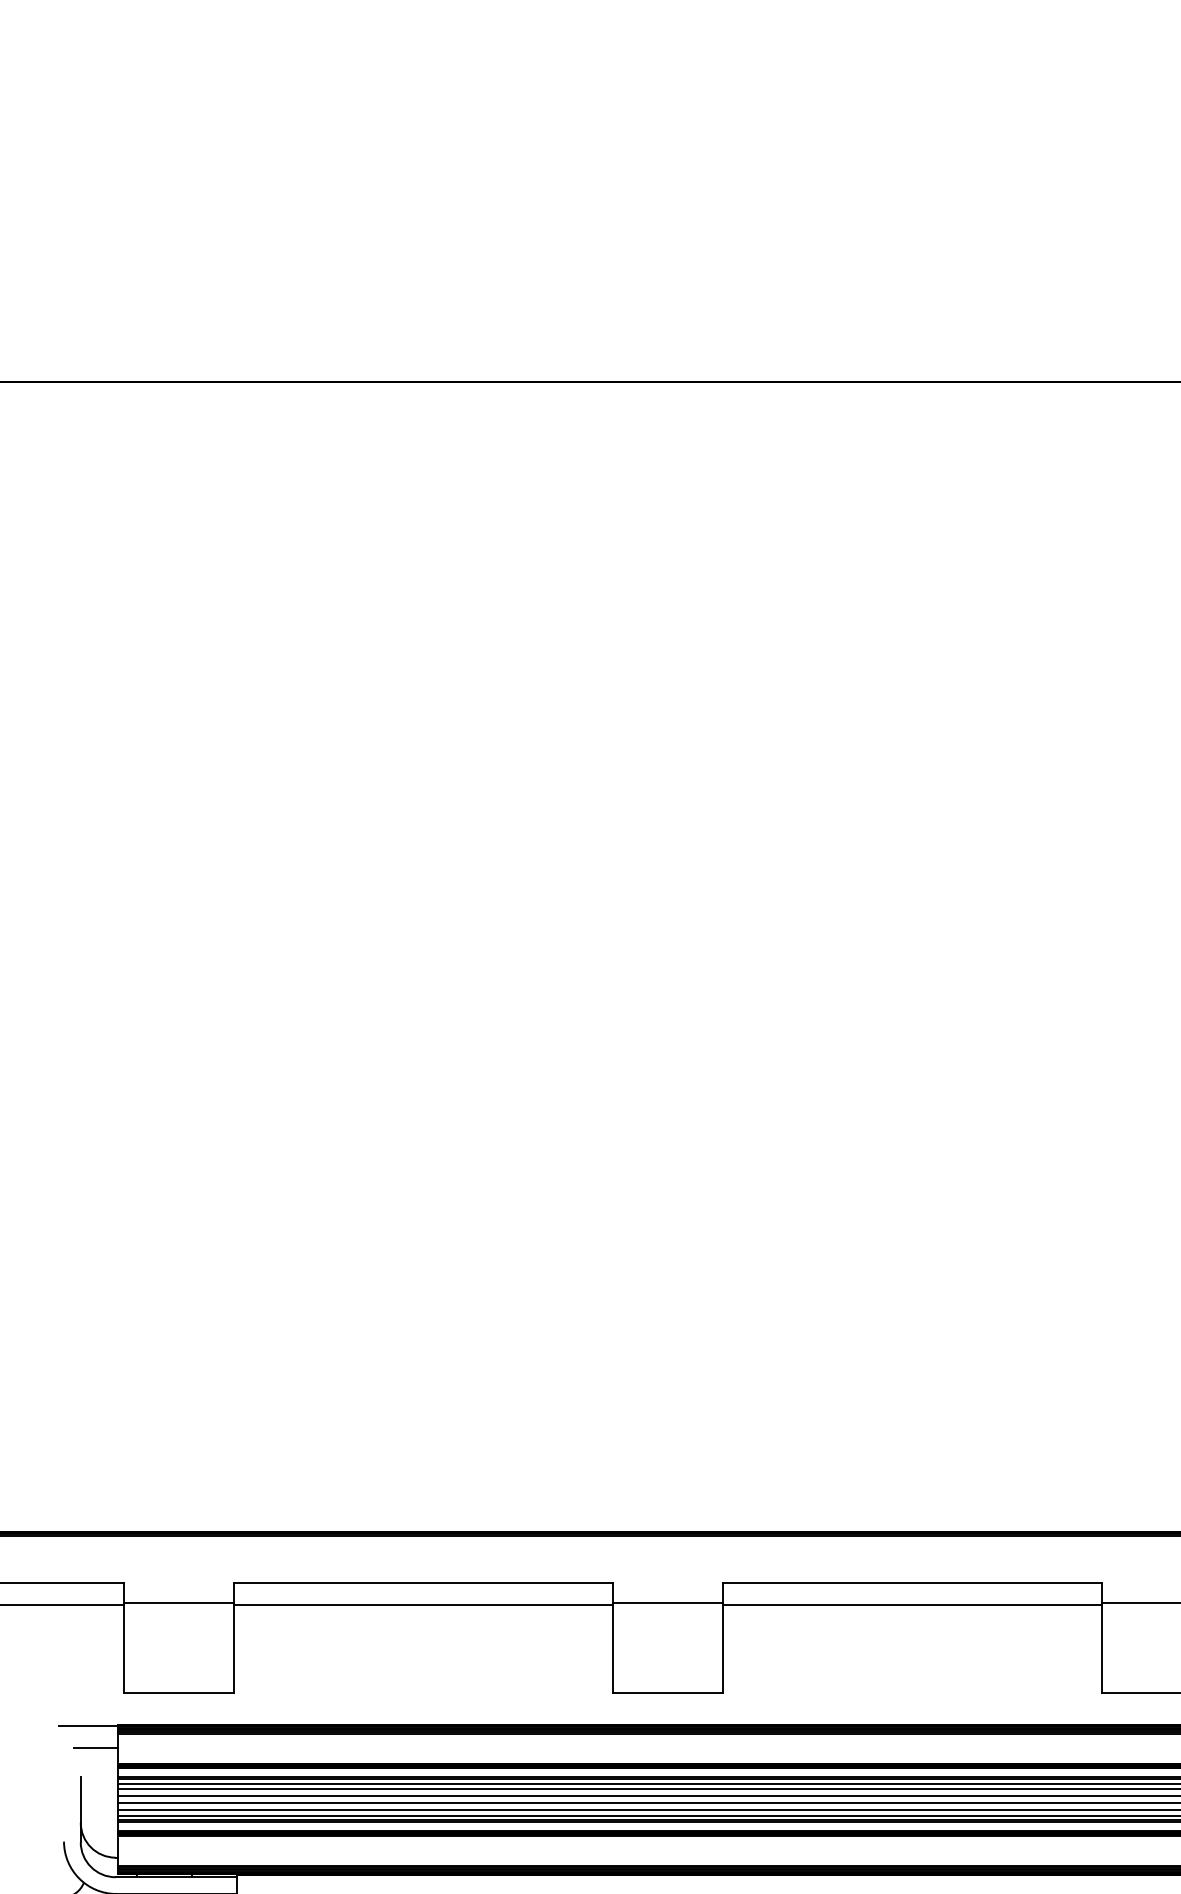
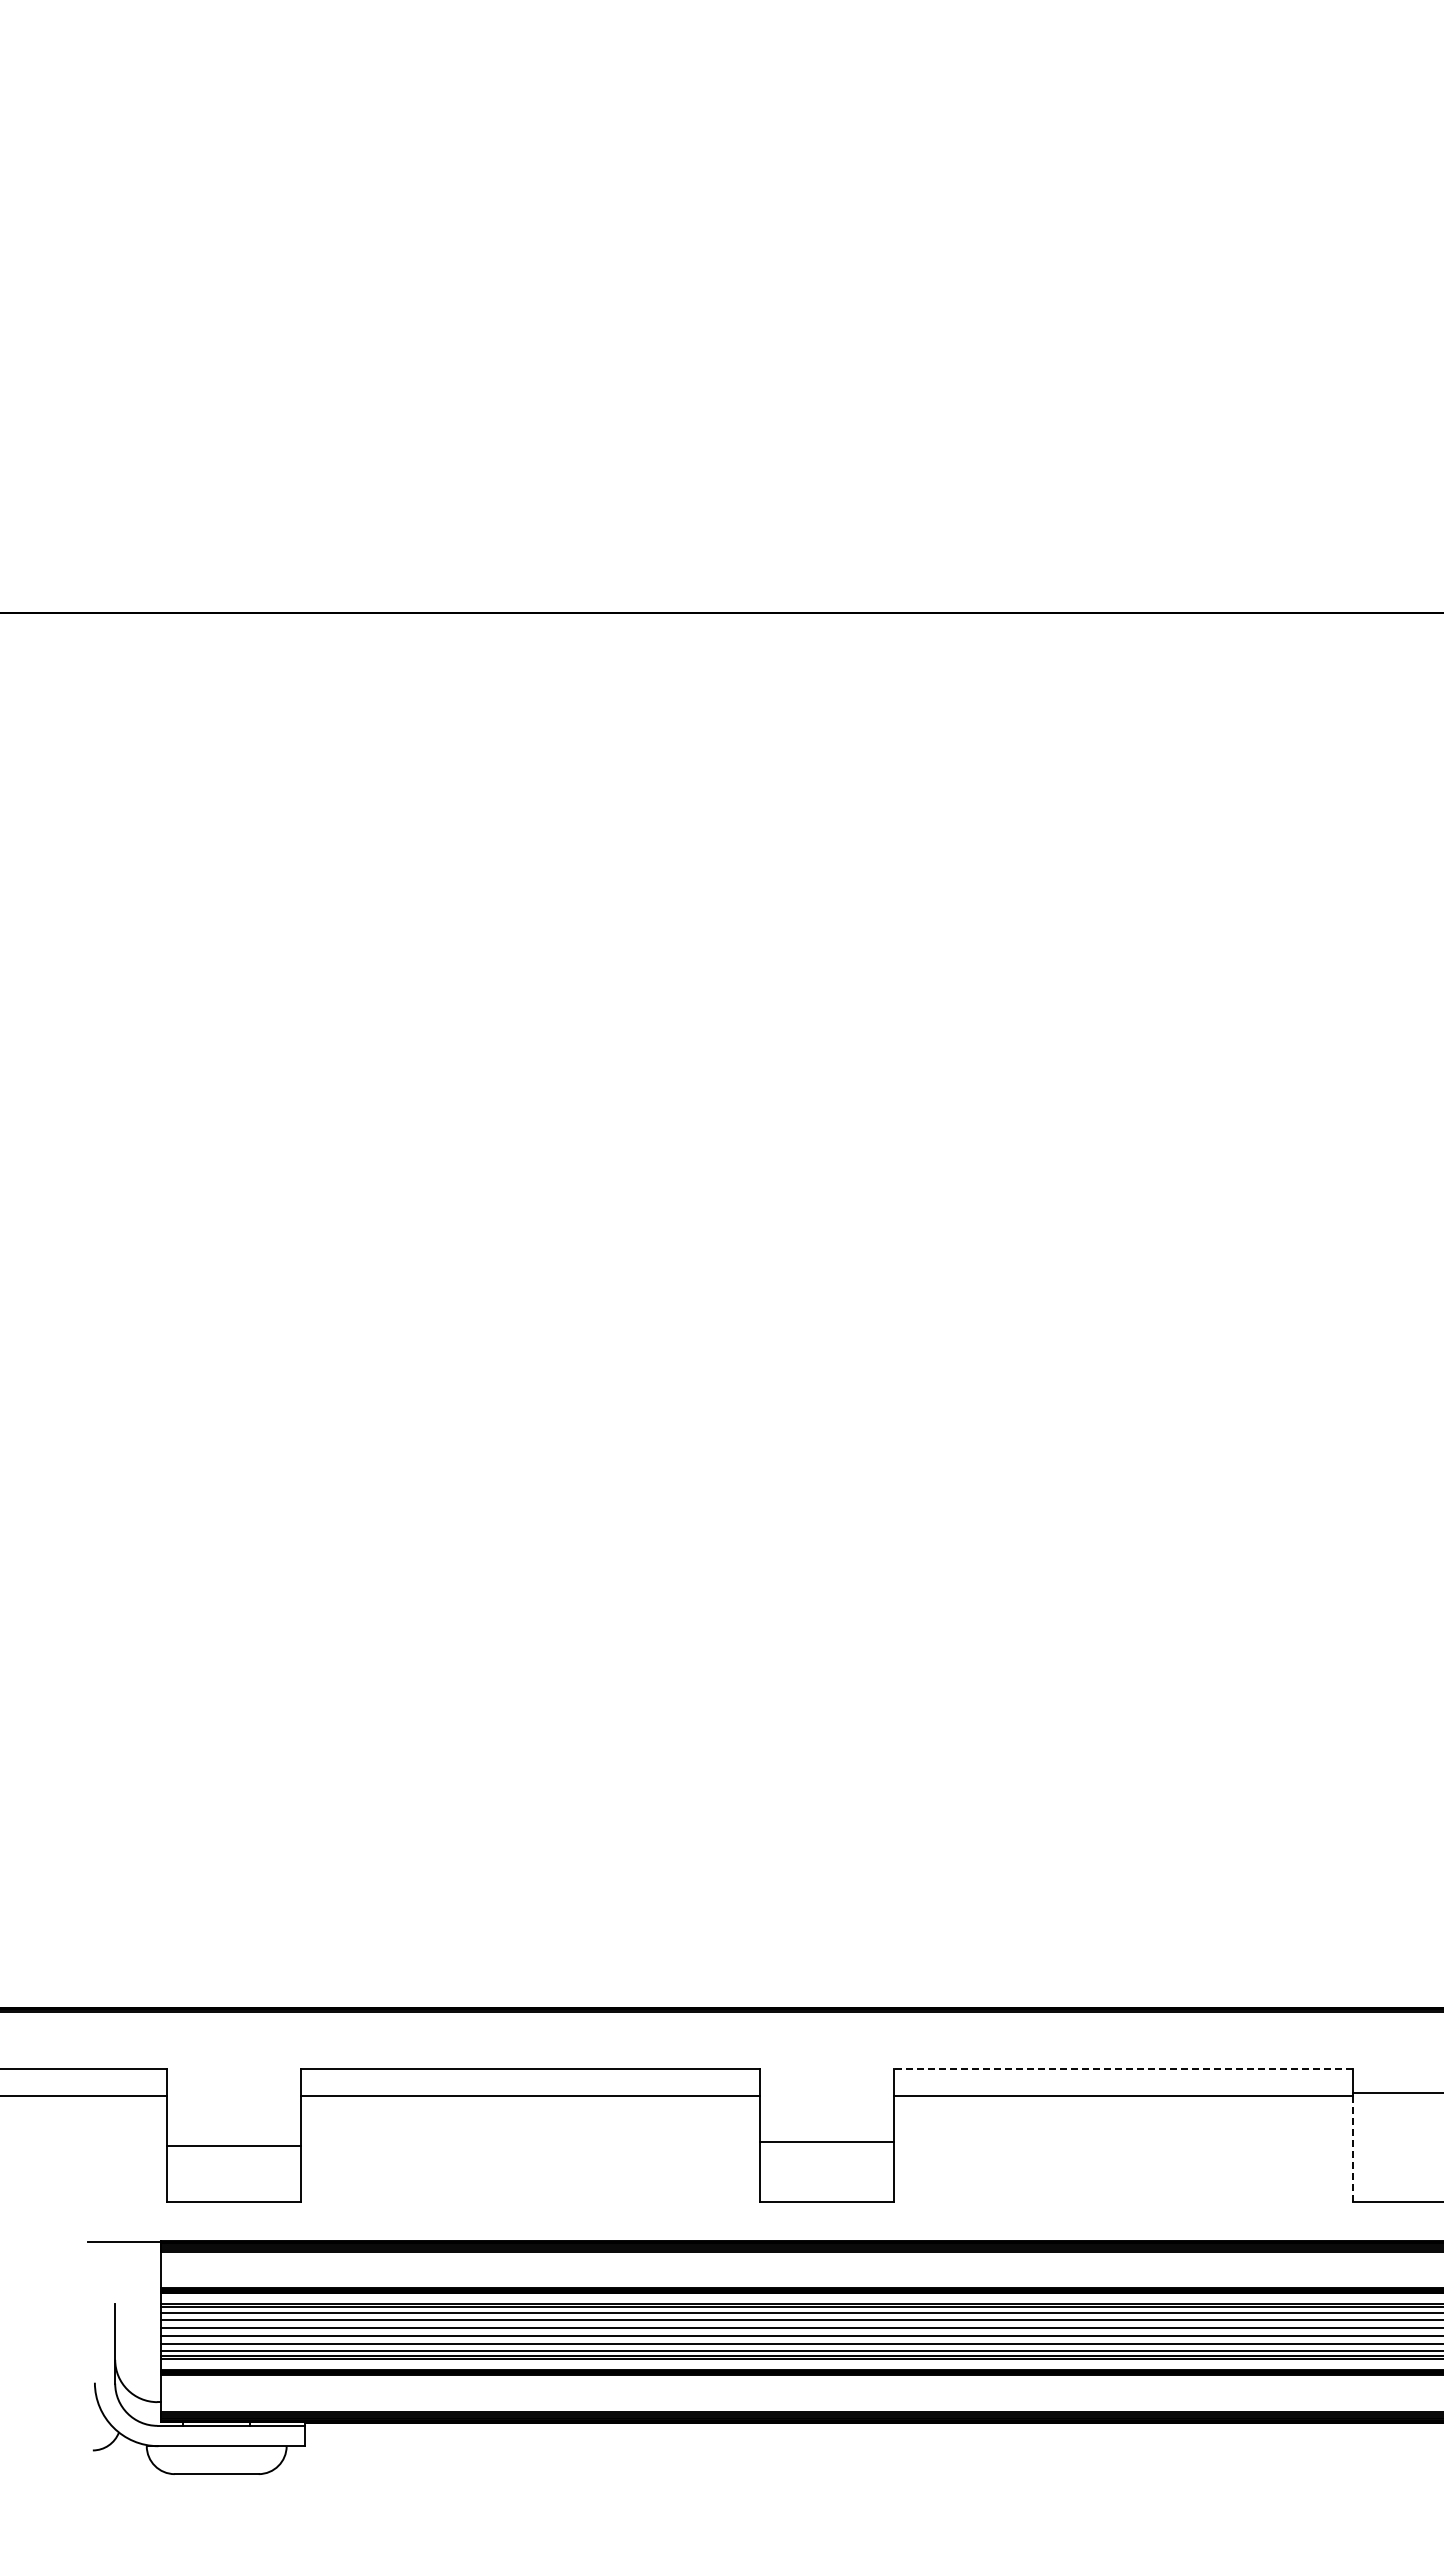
line: (912, 1583) -> (1123, 2069), solid -> dashed
line: (178, 1602) -> (233, 2146), moved
line: (667, 1602) -> (826, 2142), moved
line: (1102, 1648) -> (1353, 2148), solid -> dashed
line: (95, 1747) -> (133, 2268), removed

